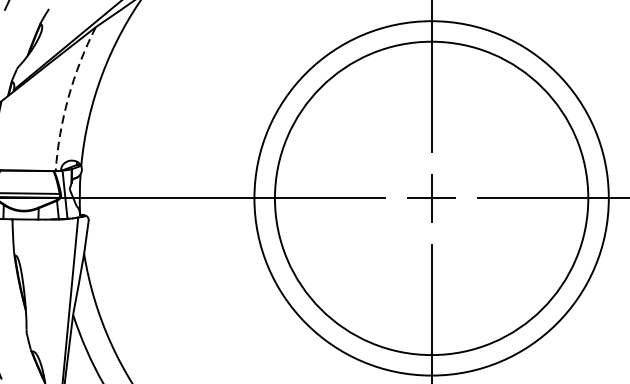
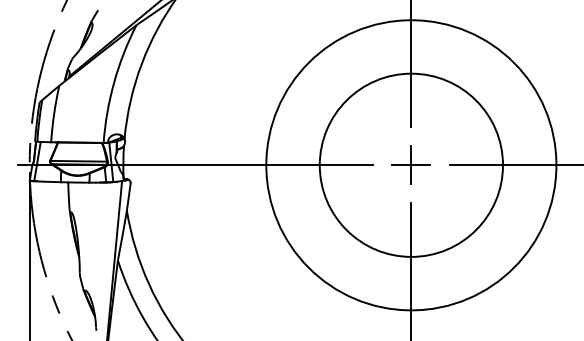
arc: (68, 97) -> (114, 82), dashed -> solid
circle: (430, 197) -> (410, 164), size x0.71

